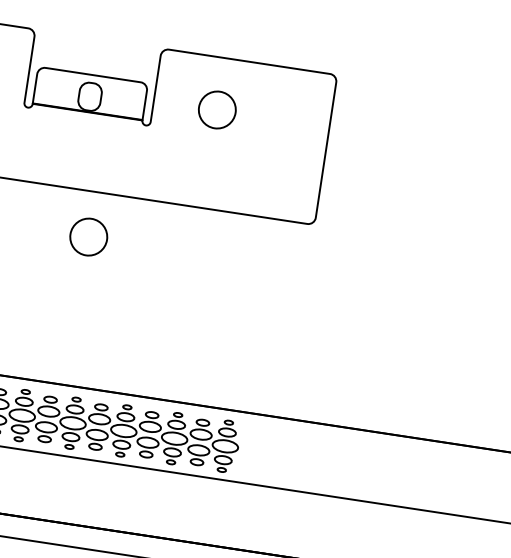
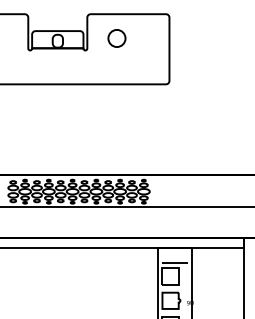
part: (87, 236) -> (66, 105), removed

